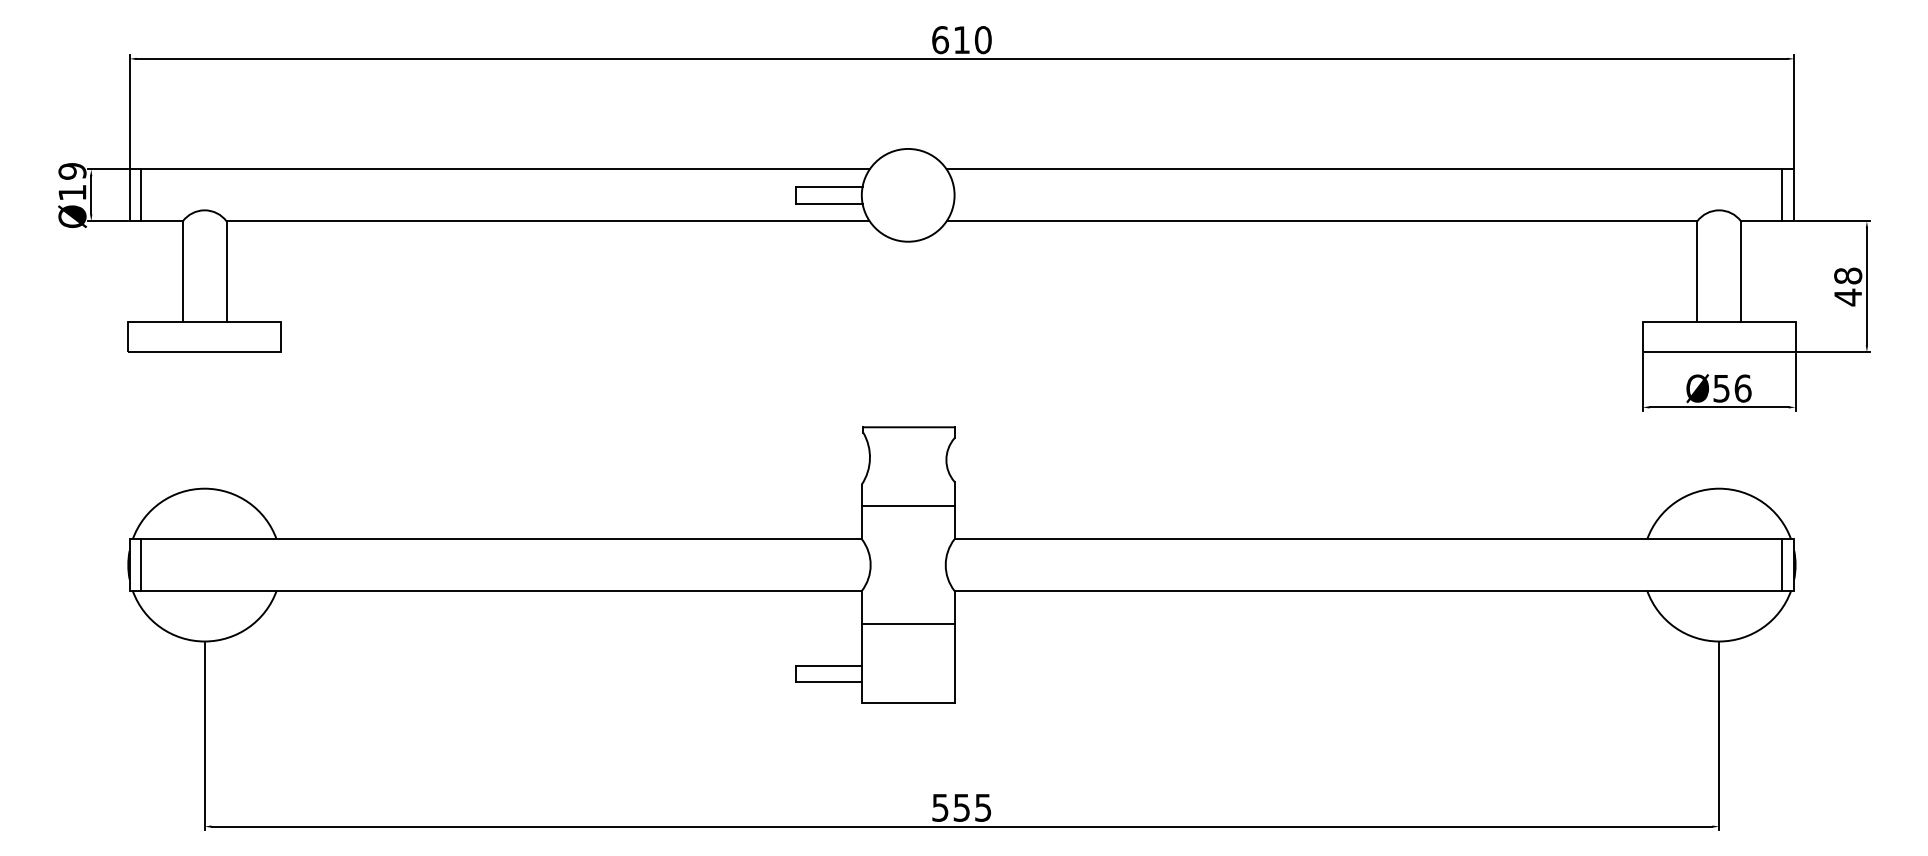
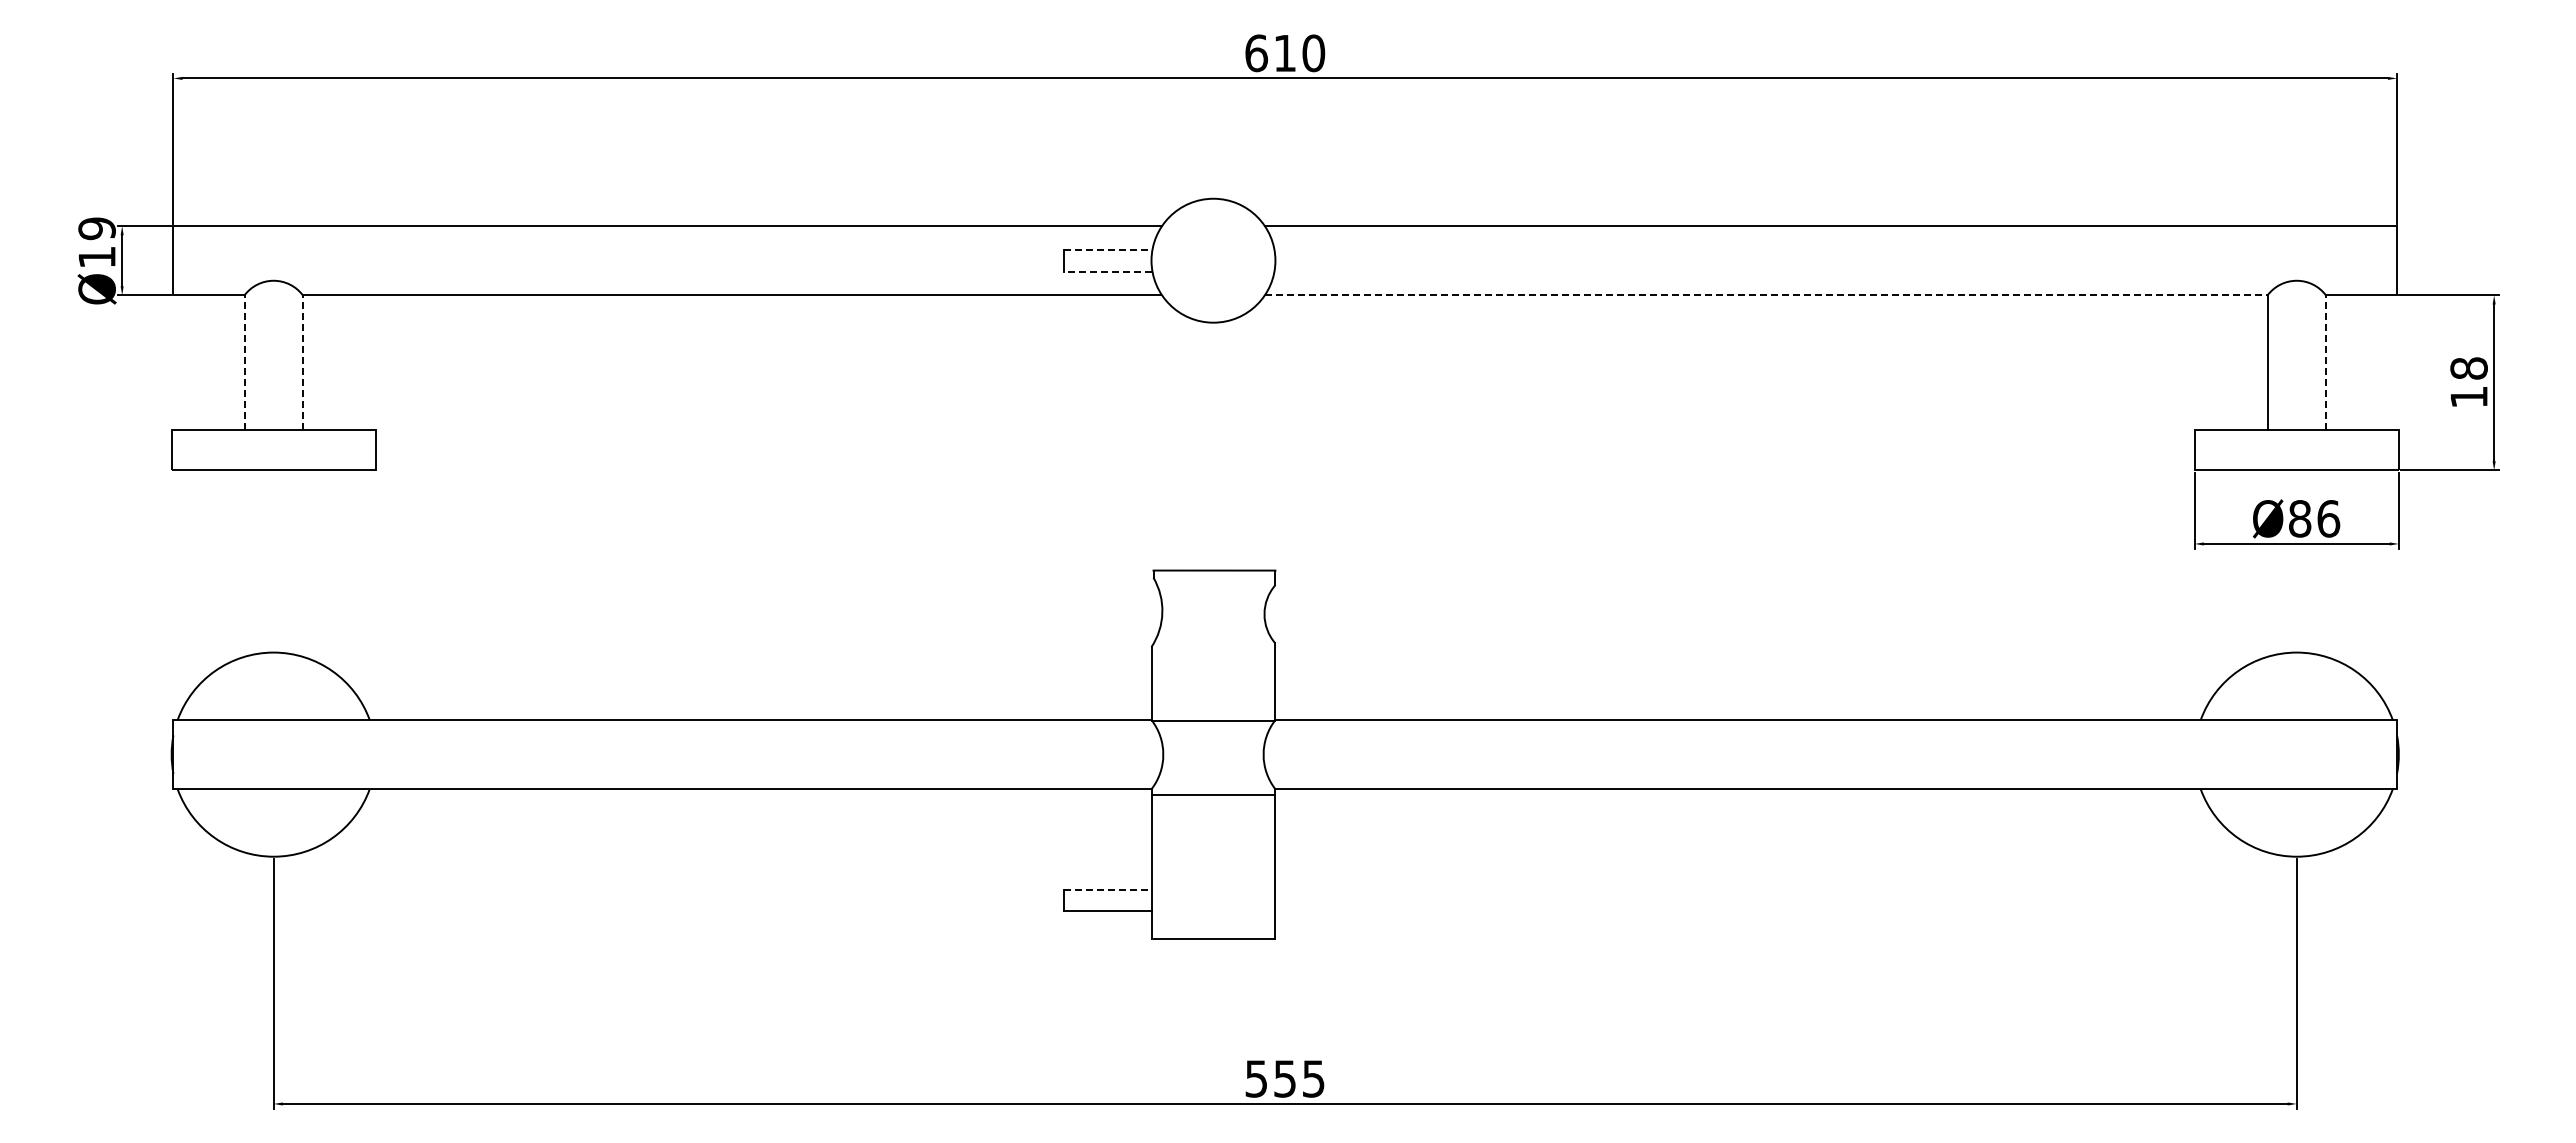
line: (829, 186) -> (1108, 249), solid -> dashed
line: (141, 195) -> (189, 260), removed
line: (1782, 195) -> (2381, 260), removed
line: (828, 203) -> (1107, 271), solid -> dashed
line: (1322, 221) -> (1766, 295), solid -> dashed
line: (182, 271) -> (244, 362), solid -> dashed
line: (226, 271) -> (302, 362), solid -> dashed
line: (1740, 271) -> (2325, 362), solid -> dashed
text: (1848, 297) -> (2469, 397), 48 -> 18
text: (1721, 388) -> (2300, 518), Ø56 -> Ø86
line: (908, 506) -> (1213, 721), moved
line: (141, 564) -> (189, 754), removed
line: (1782, 564) -> (2381, 754), removed
line: (908, 624) -> (1213, 795), moved
line: (828, 666) -> (1107, 889), solid -> dashed

